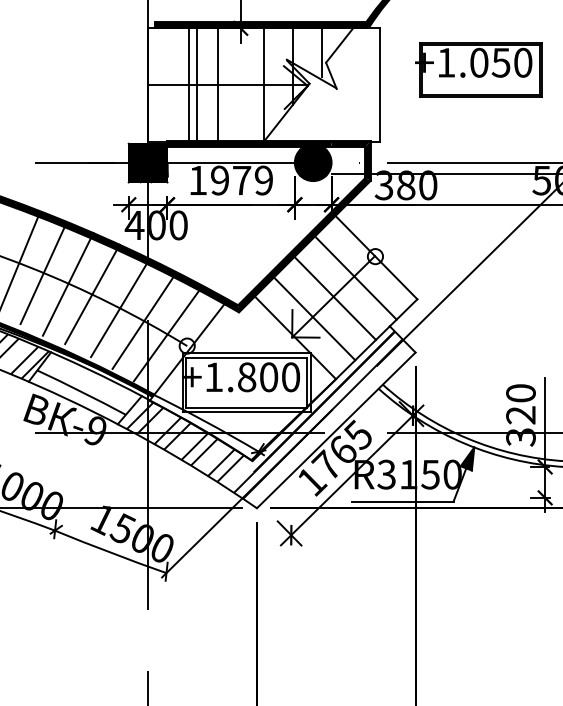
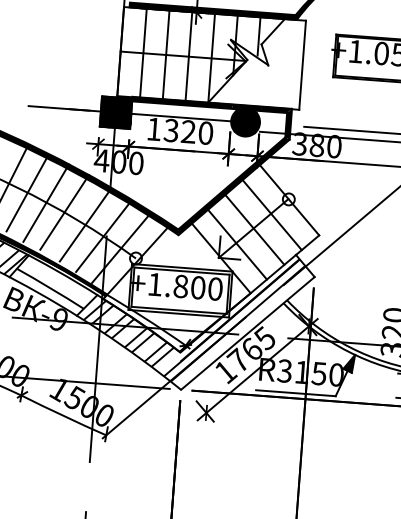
line: (189, 84) -> (166, 54), moved
line: (197, 84) -> (143, 52), moved
line: (218, 84) -> (189, 56), moved
text: (241, 180) -> (188, 131), 1979 -> 1320

